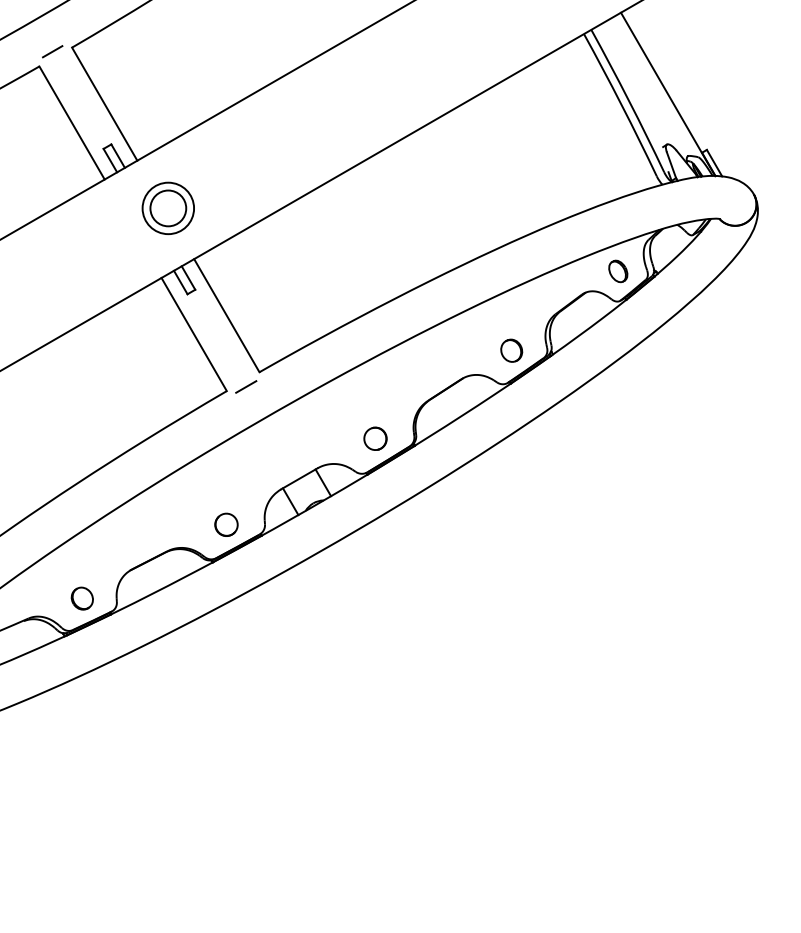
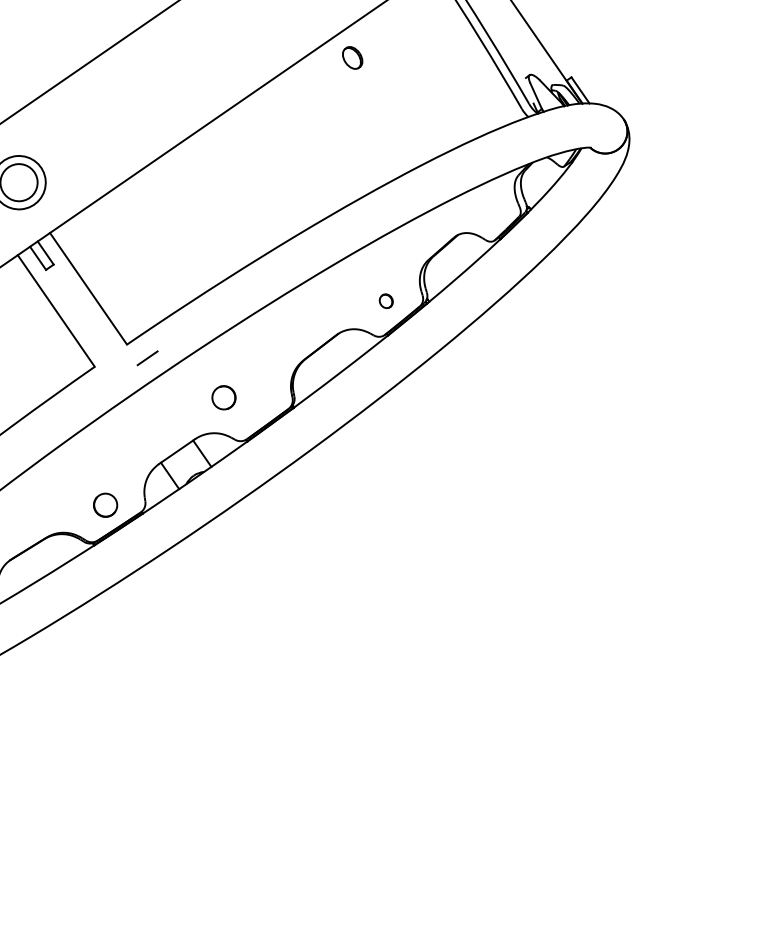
part: (618, 271) -> (352, 58), moved
part: (511, 350) -> (385, 301), size x0.6
line: (246, 386) -> (147, 357), moved
part: (375, 438) -> (223, 397), moved

